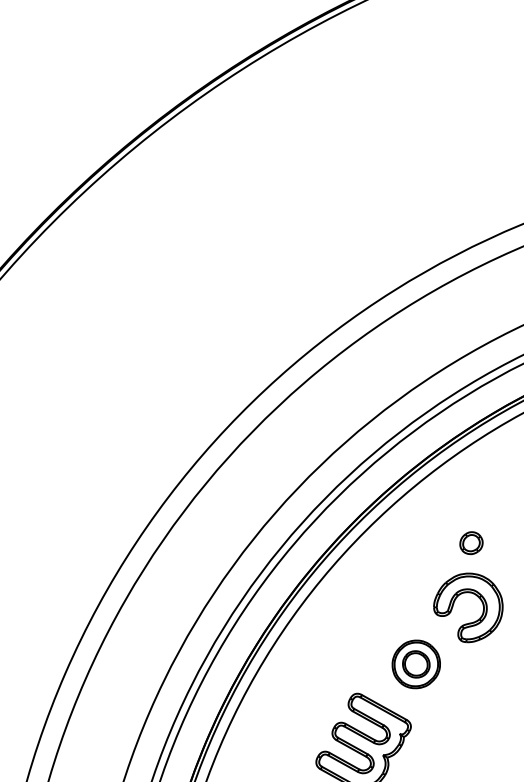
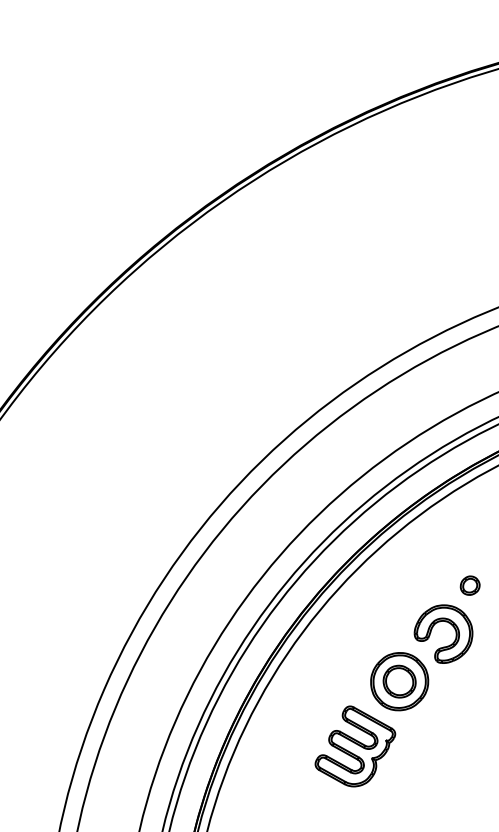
part: (470, 542) -> (469, 585), moved
part: (416, 664) -> (399, 681), size x1.43

